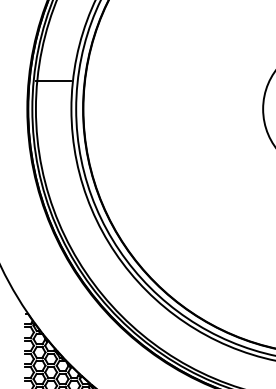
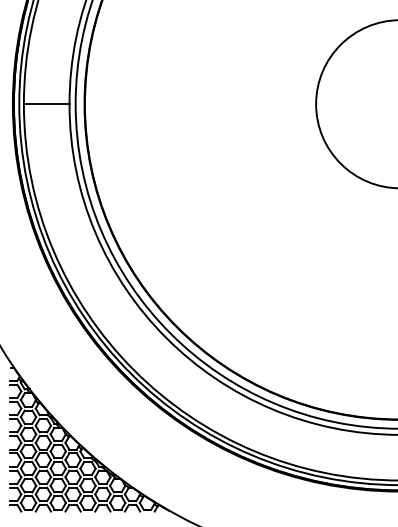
line: (53, 81) -> (46, 104), moved

